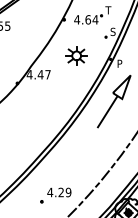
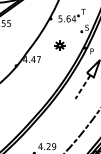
text: (77, 19) -> (60, 18), 4.64 -> 5.64
part: (76, 55) -> (59, 45), size x0.6
line: (107, 112) -> (82, 87), solid -> dashed

